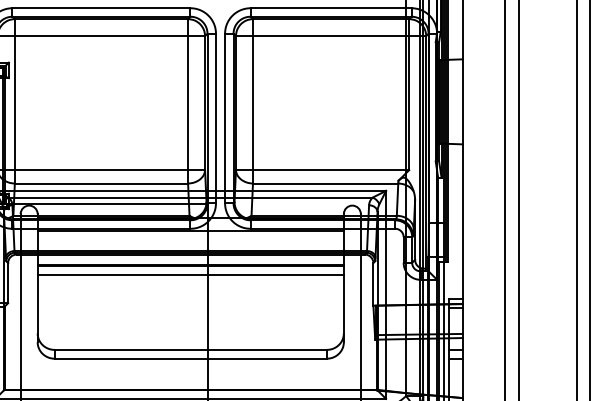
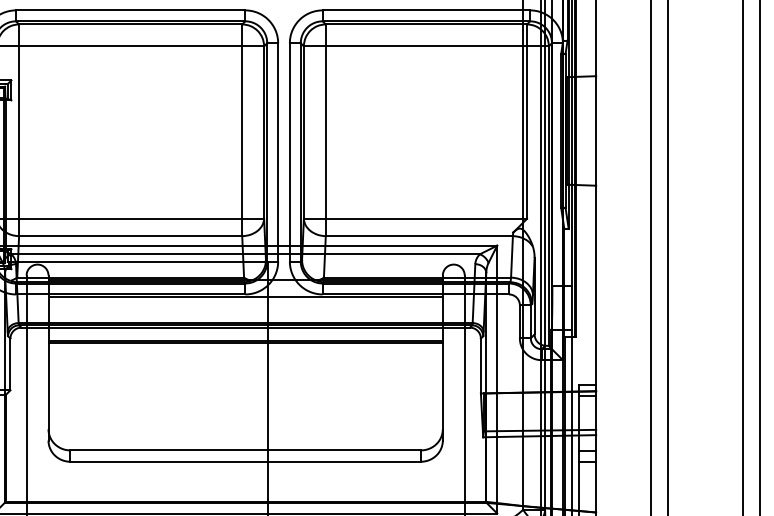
line: (190, 275) -> (245, 354), removed

